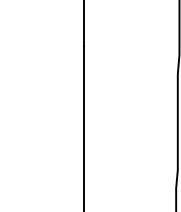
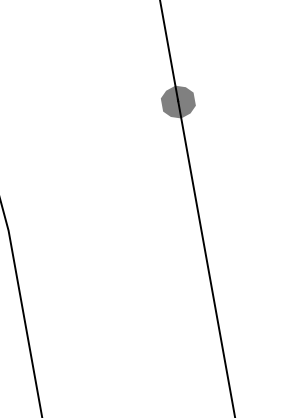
fill: (83, 46) -> (177, 102), added

